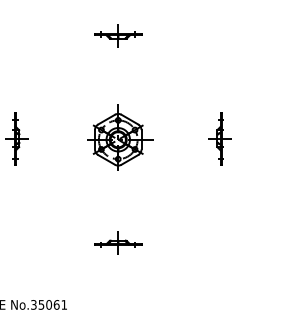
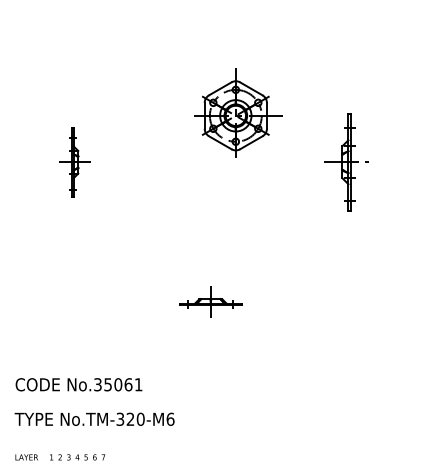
part: (118, 35) -> (210, 24), removed
part: (120, 137) -> (238, 112), moved
part: (218, 138) -> (345, 162), size x1.4

